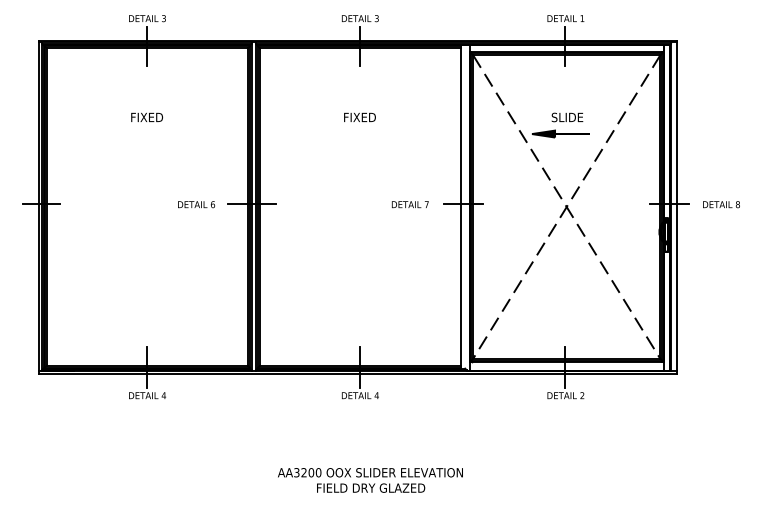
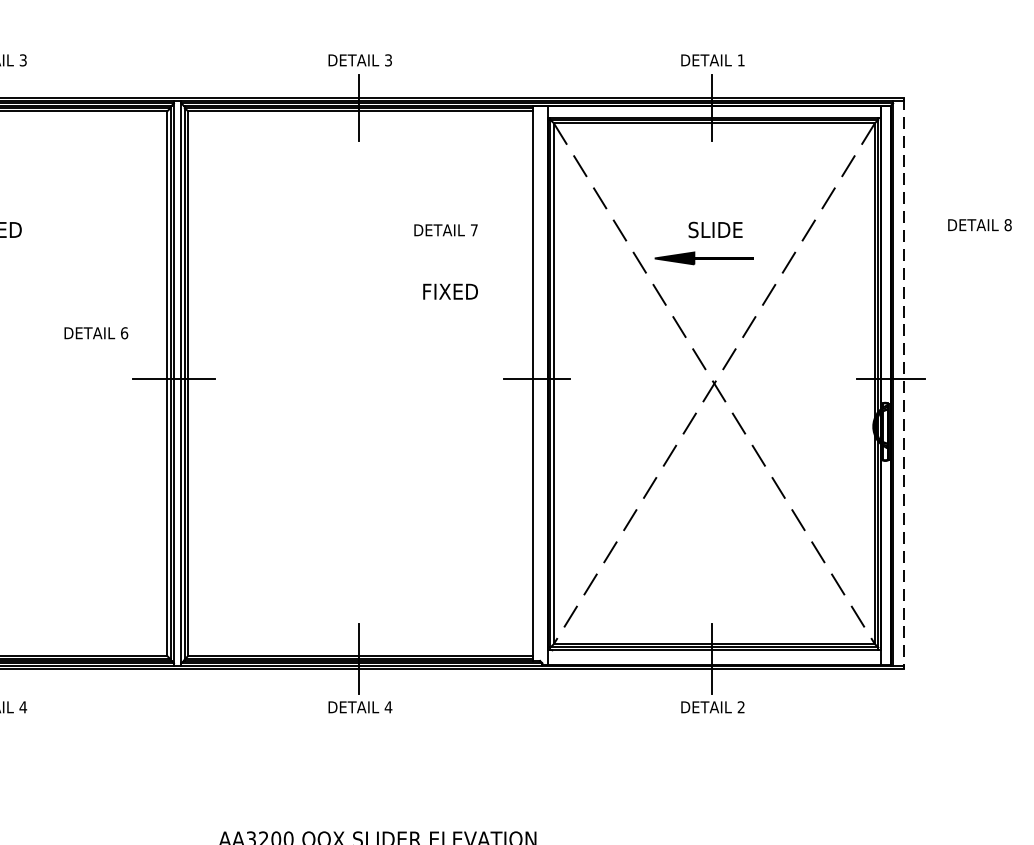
text: (359, 116) -> (449, 290), moved
text: (196, 204) -> (96, 332), moved
text: (409, 204) -> (444, 230), moved
text: (721, 204) -> (979, 224), moved
line: (677, 207) -> (904, 384), solid -> dashed

